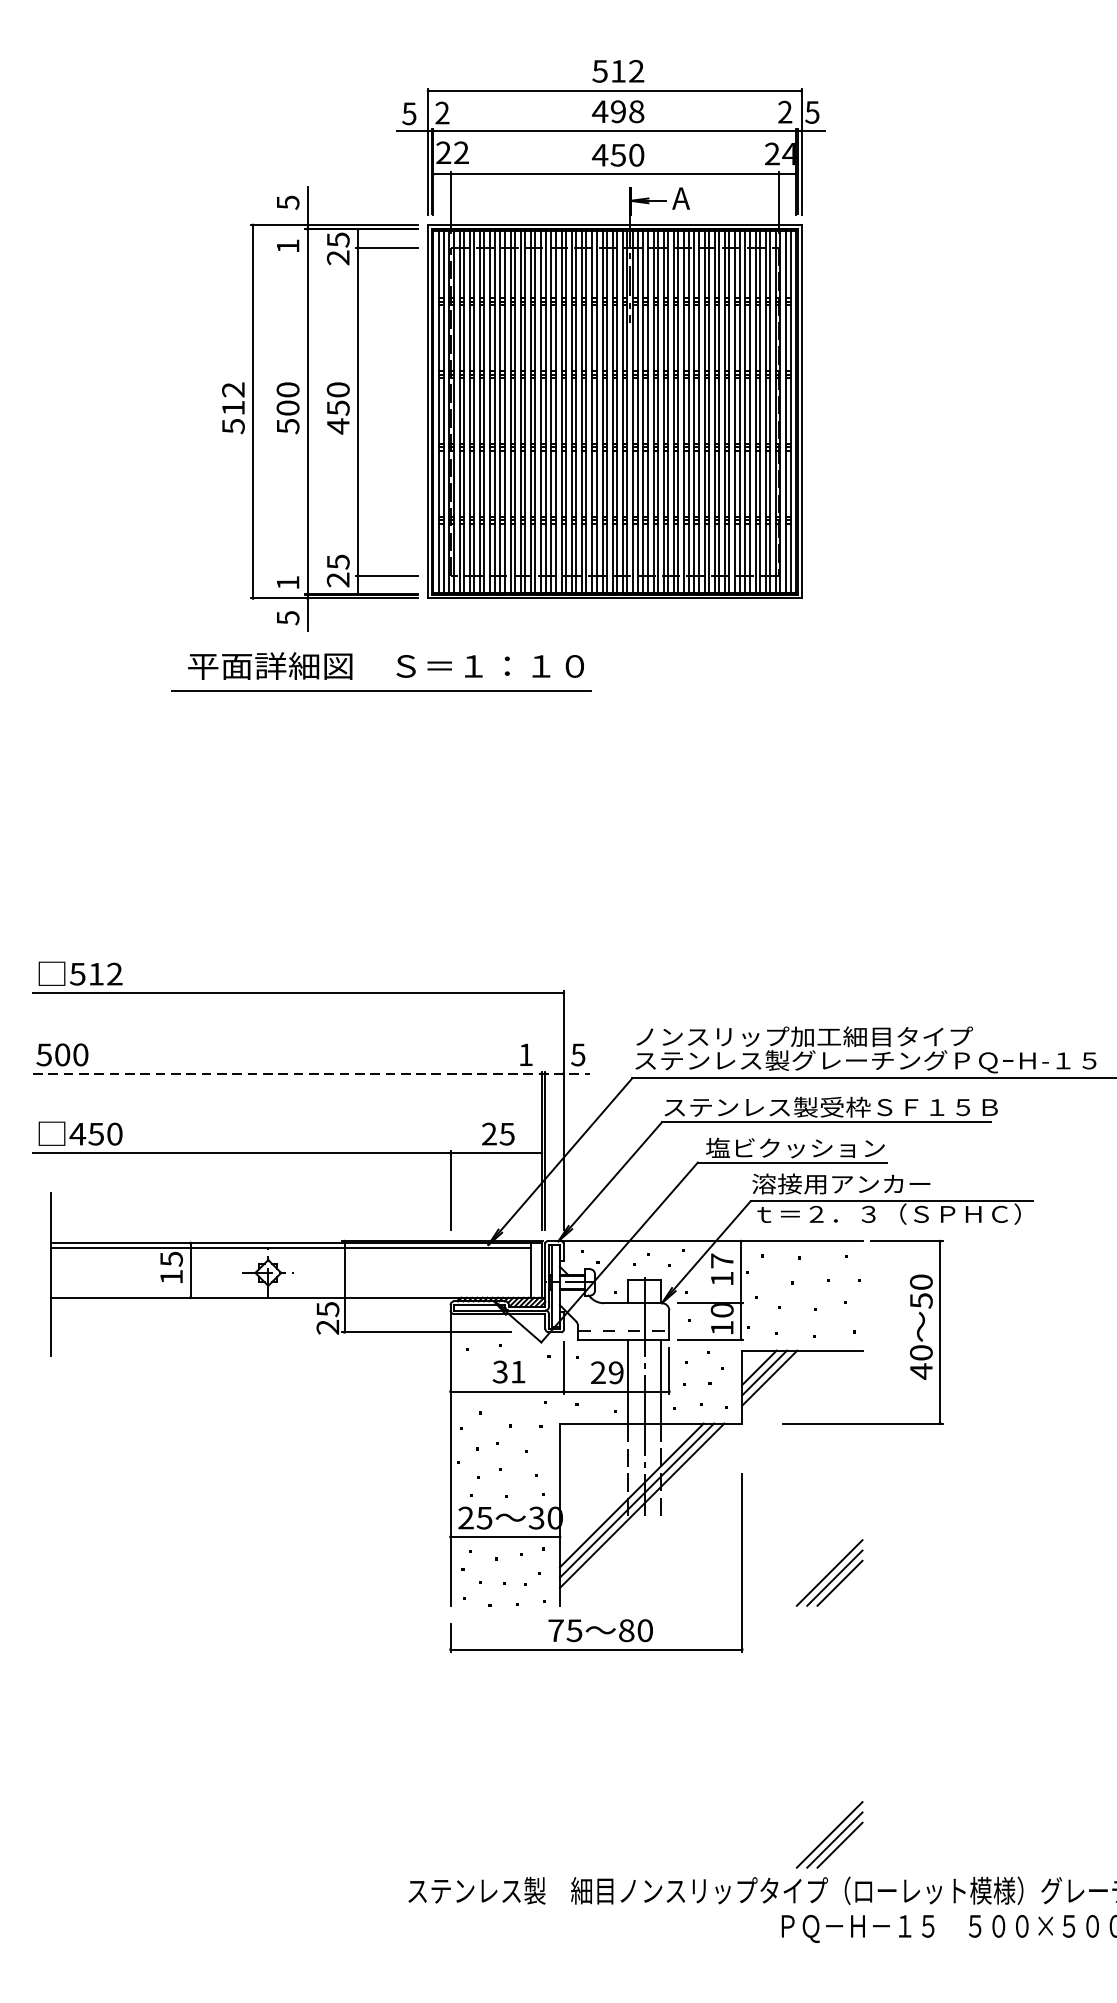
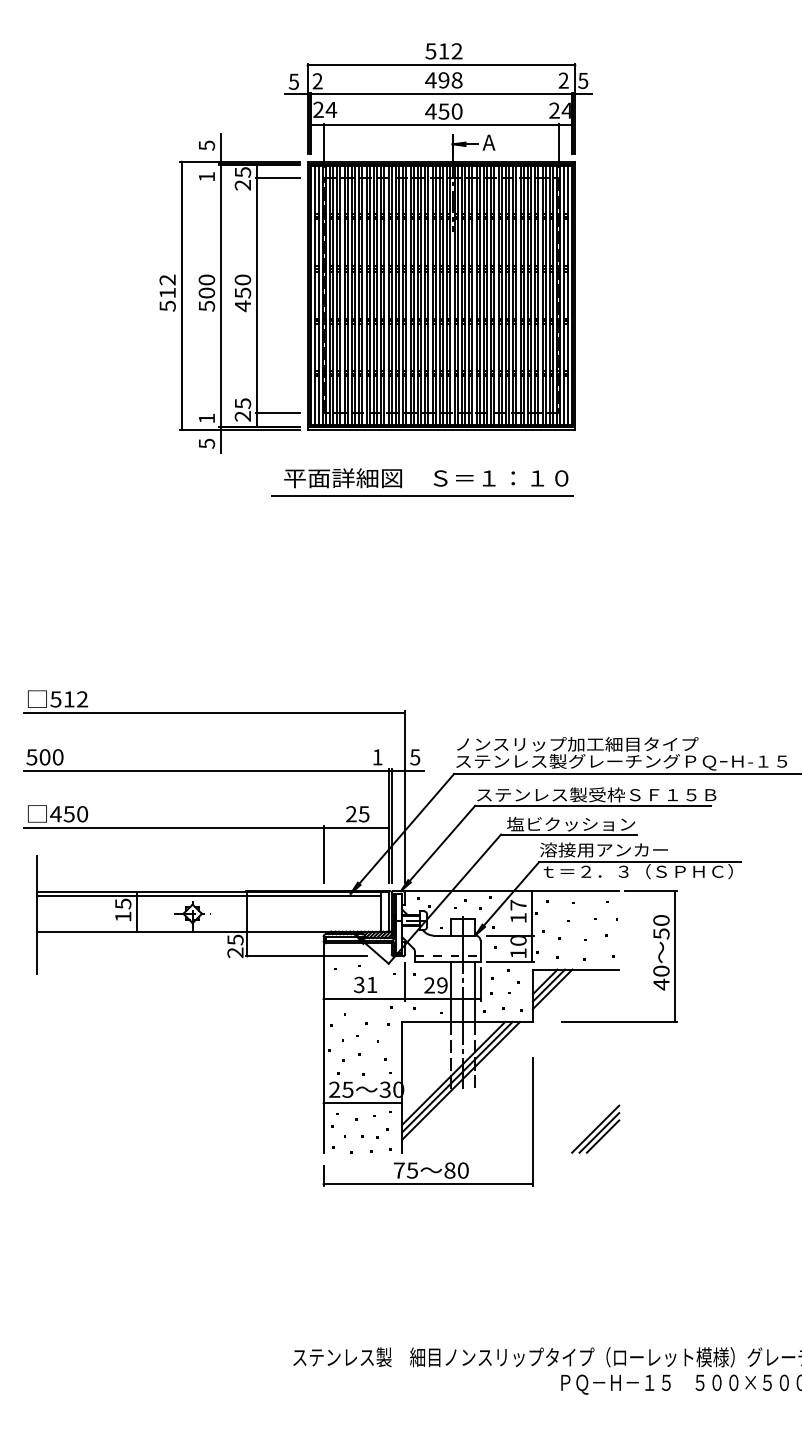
text: (461, 152) -> (331, 109), 22 -> 24
part: (396, 674) -> (433, 484), moved
line: (311, 1073) -> (223, 770), dashed -> solid
part: (829, 1833) -> (595, 1316), removed

